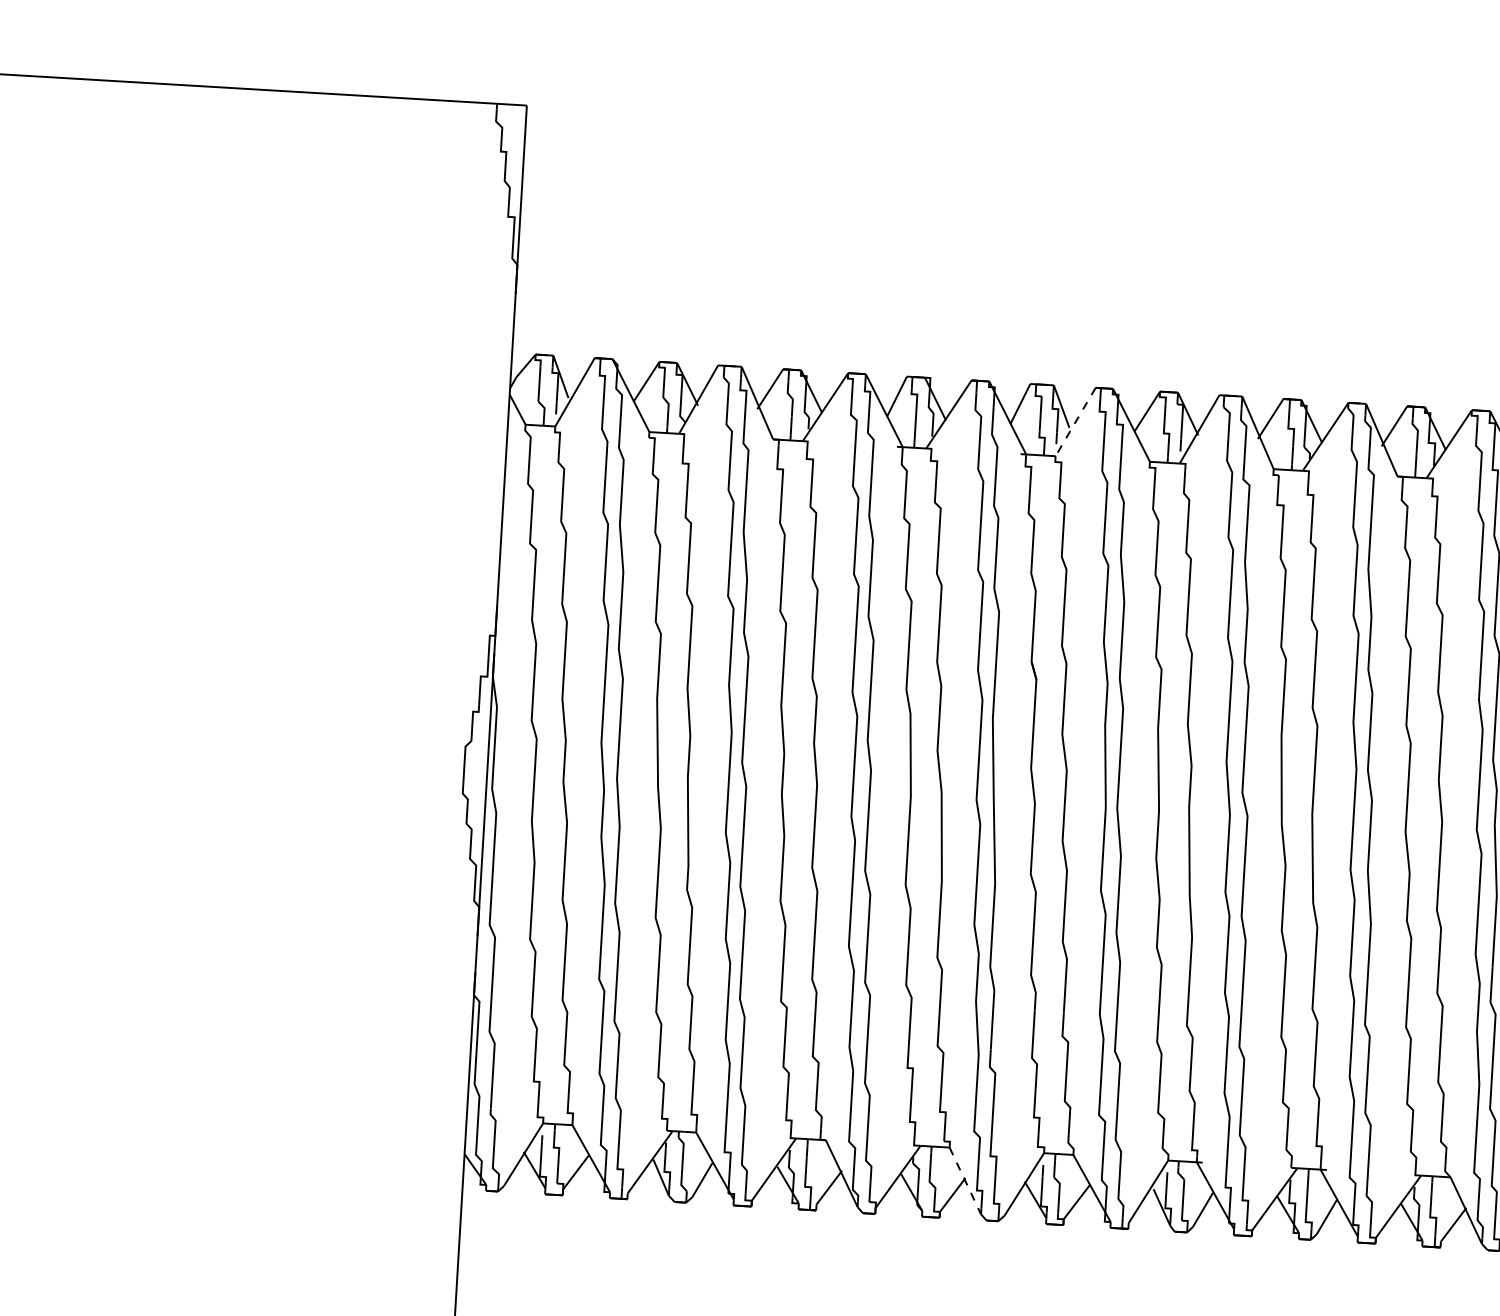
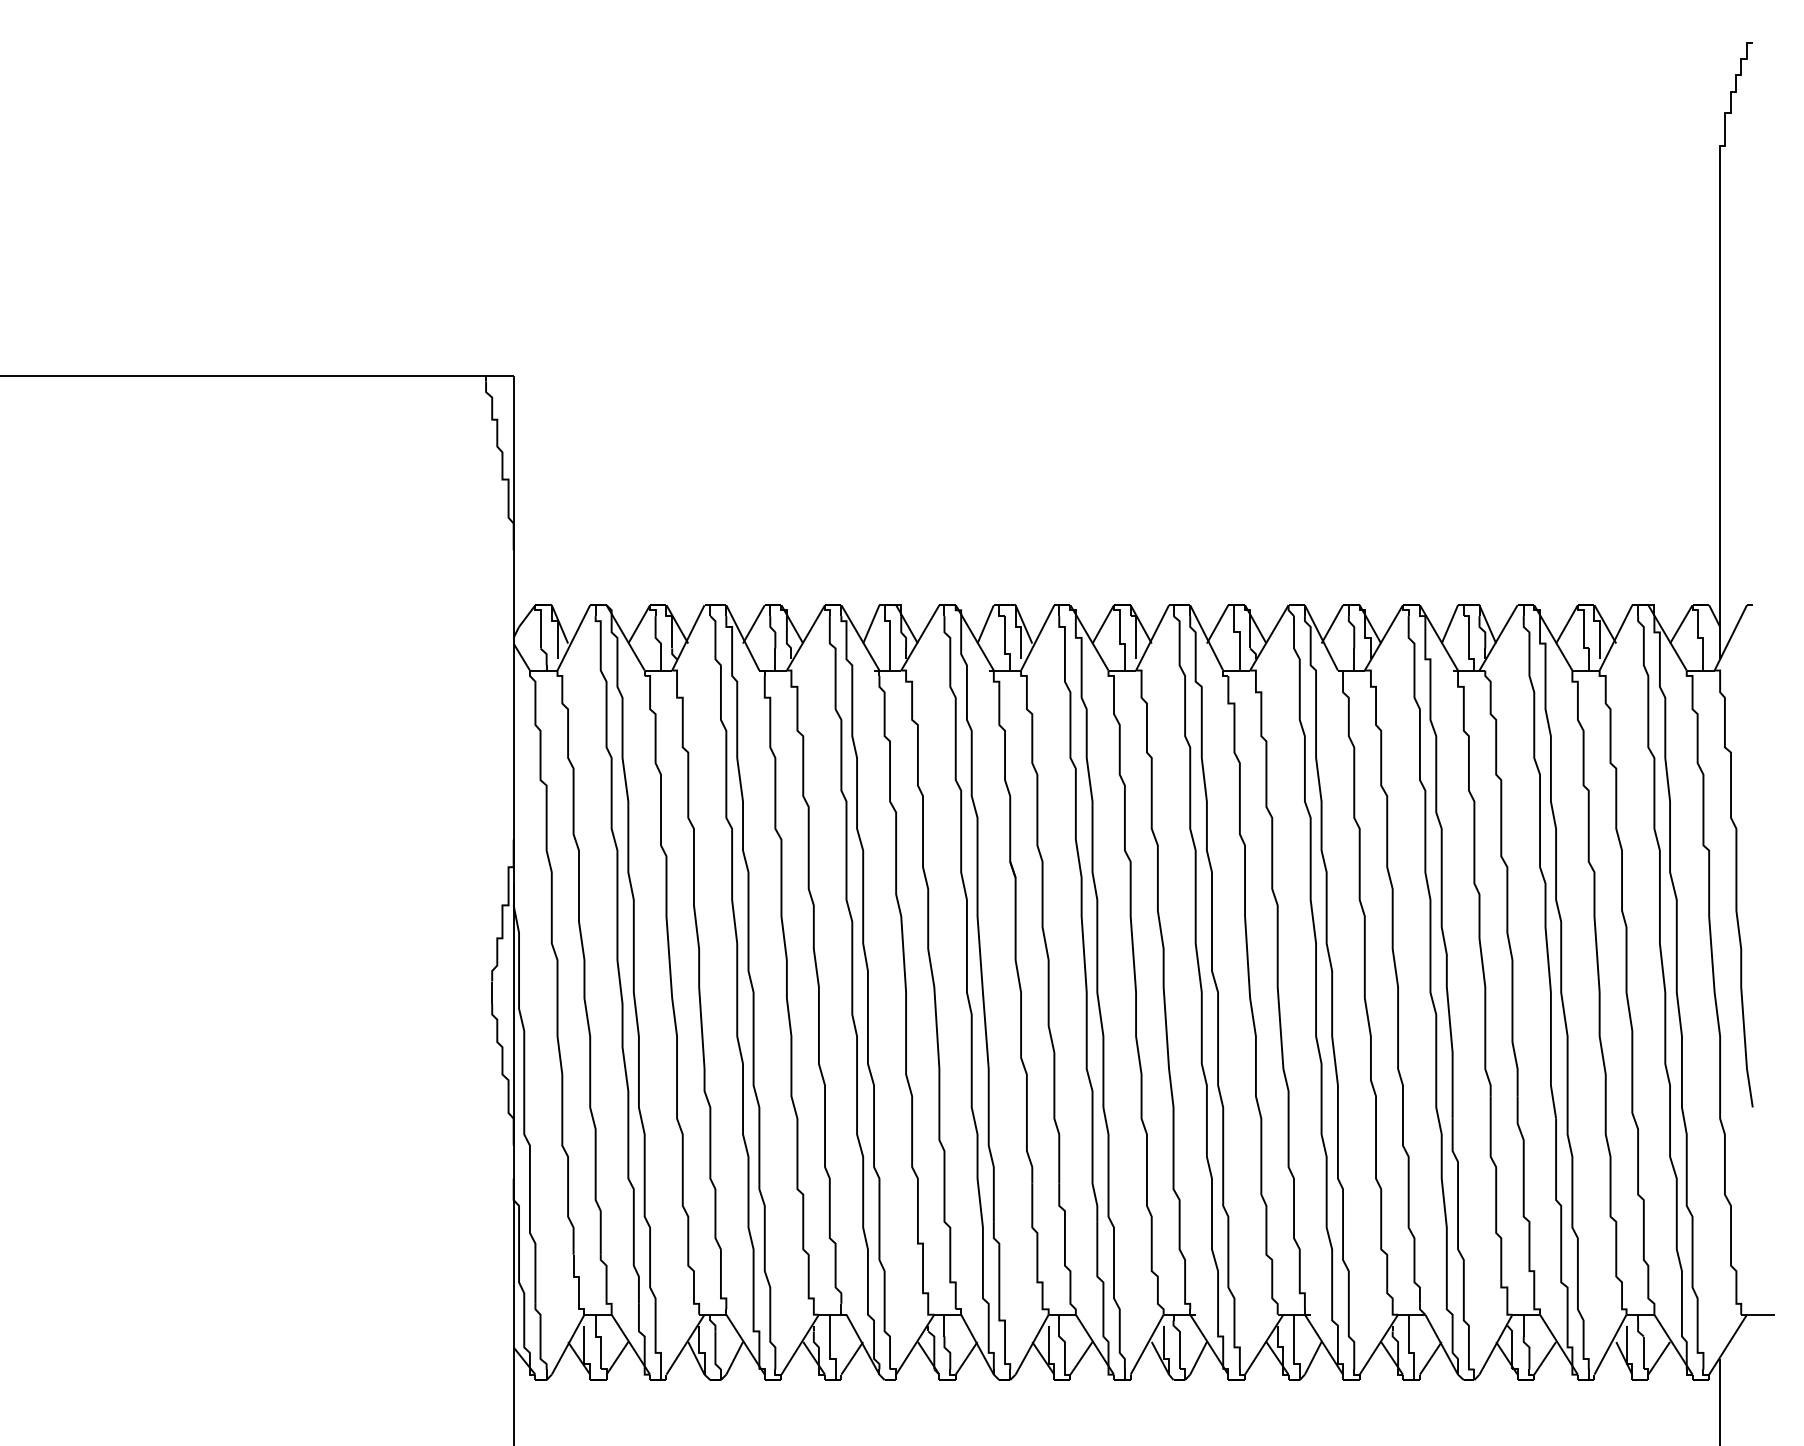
line: (1075, 421) -> (1037, 637), dashed -> solid
line: (965, 1181) -> (977, 1345), dashed -> solid

